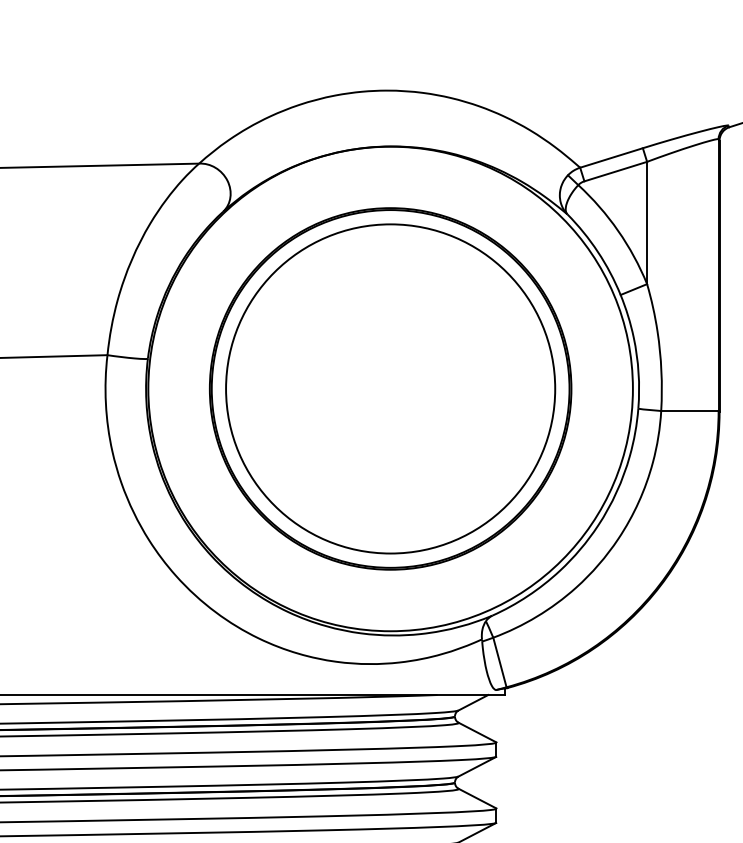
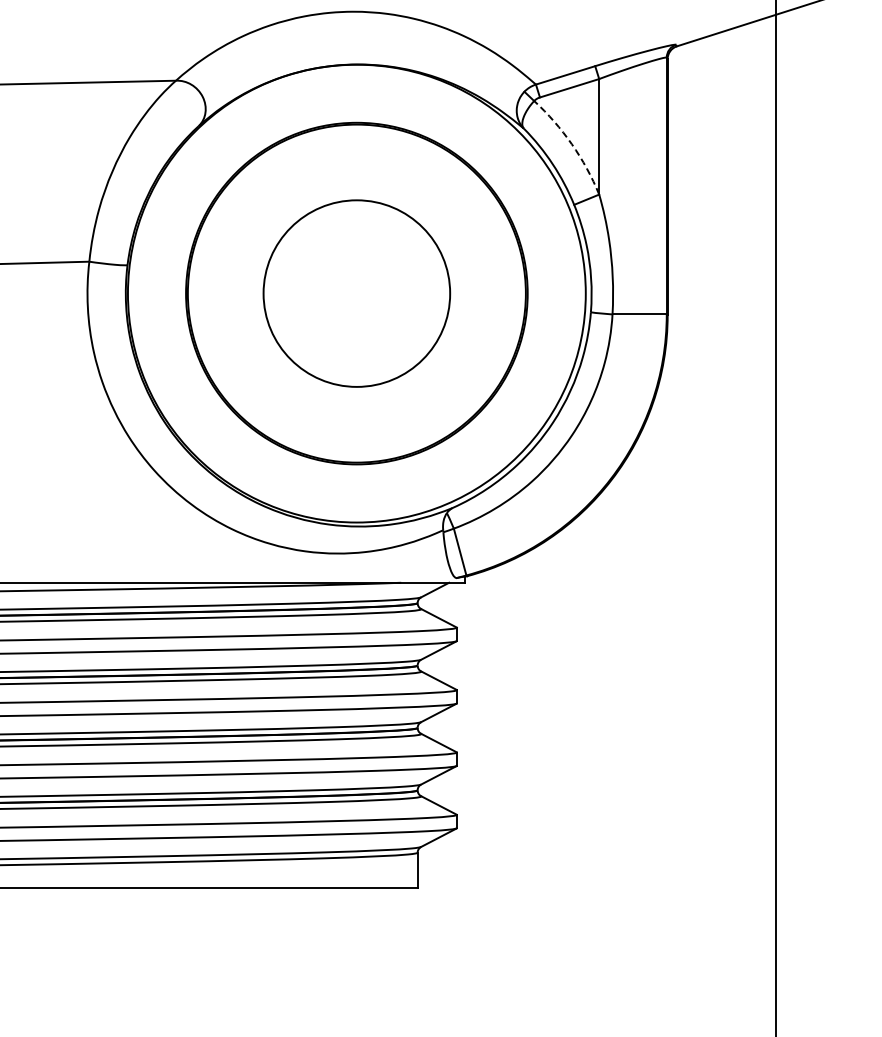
arc: (617, 231) -> (571, 144), solid -> dashed
circle: (390, 388) -> (356, 293), size x0.6

